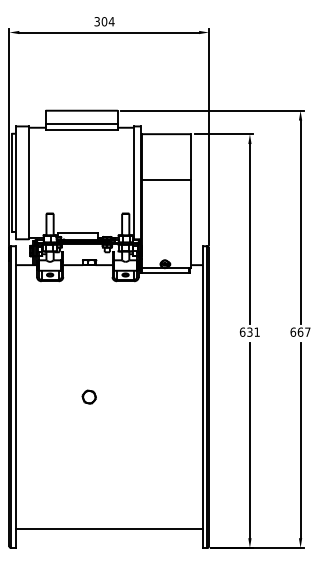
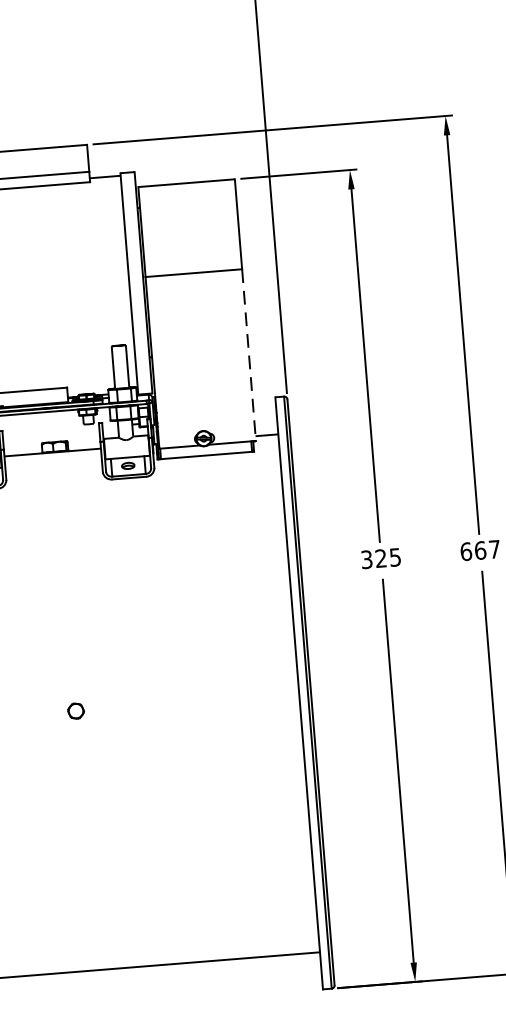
line: (191, 223) -> (249, 354), solid -> dashed
text: (249, 331) -> (380, 557), 631 -> 325
part: (88, 396) -> (74, 710), size x0.6

